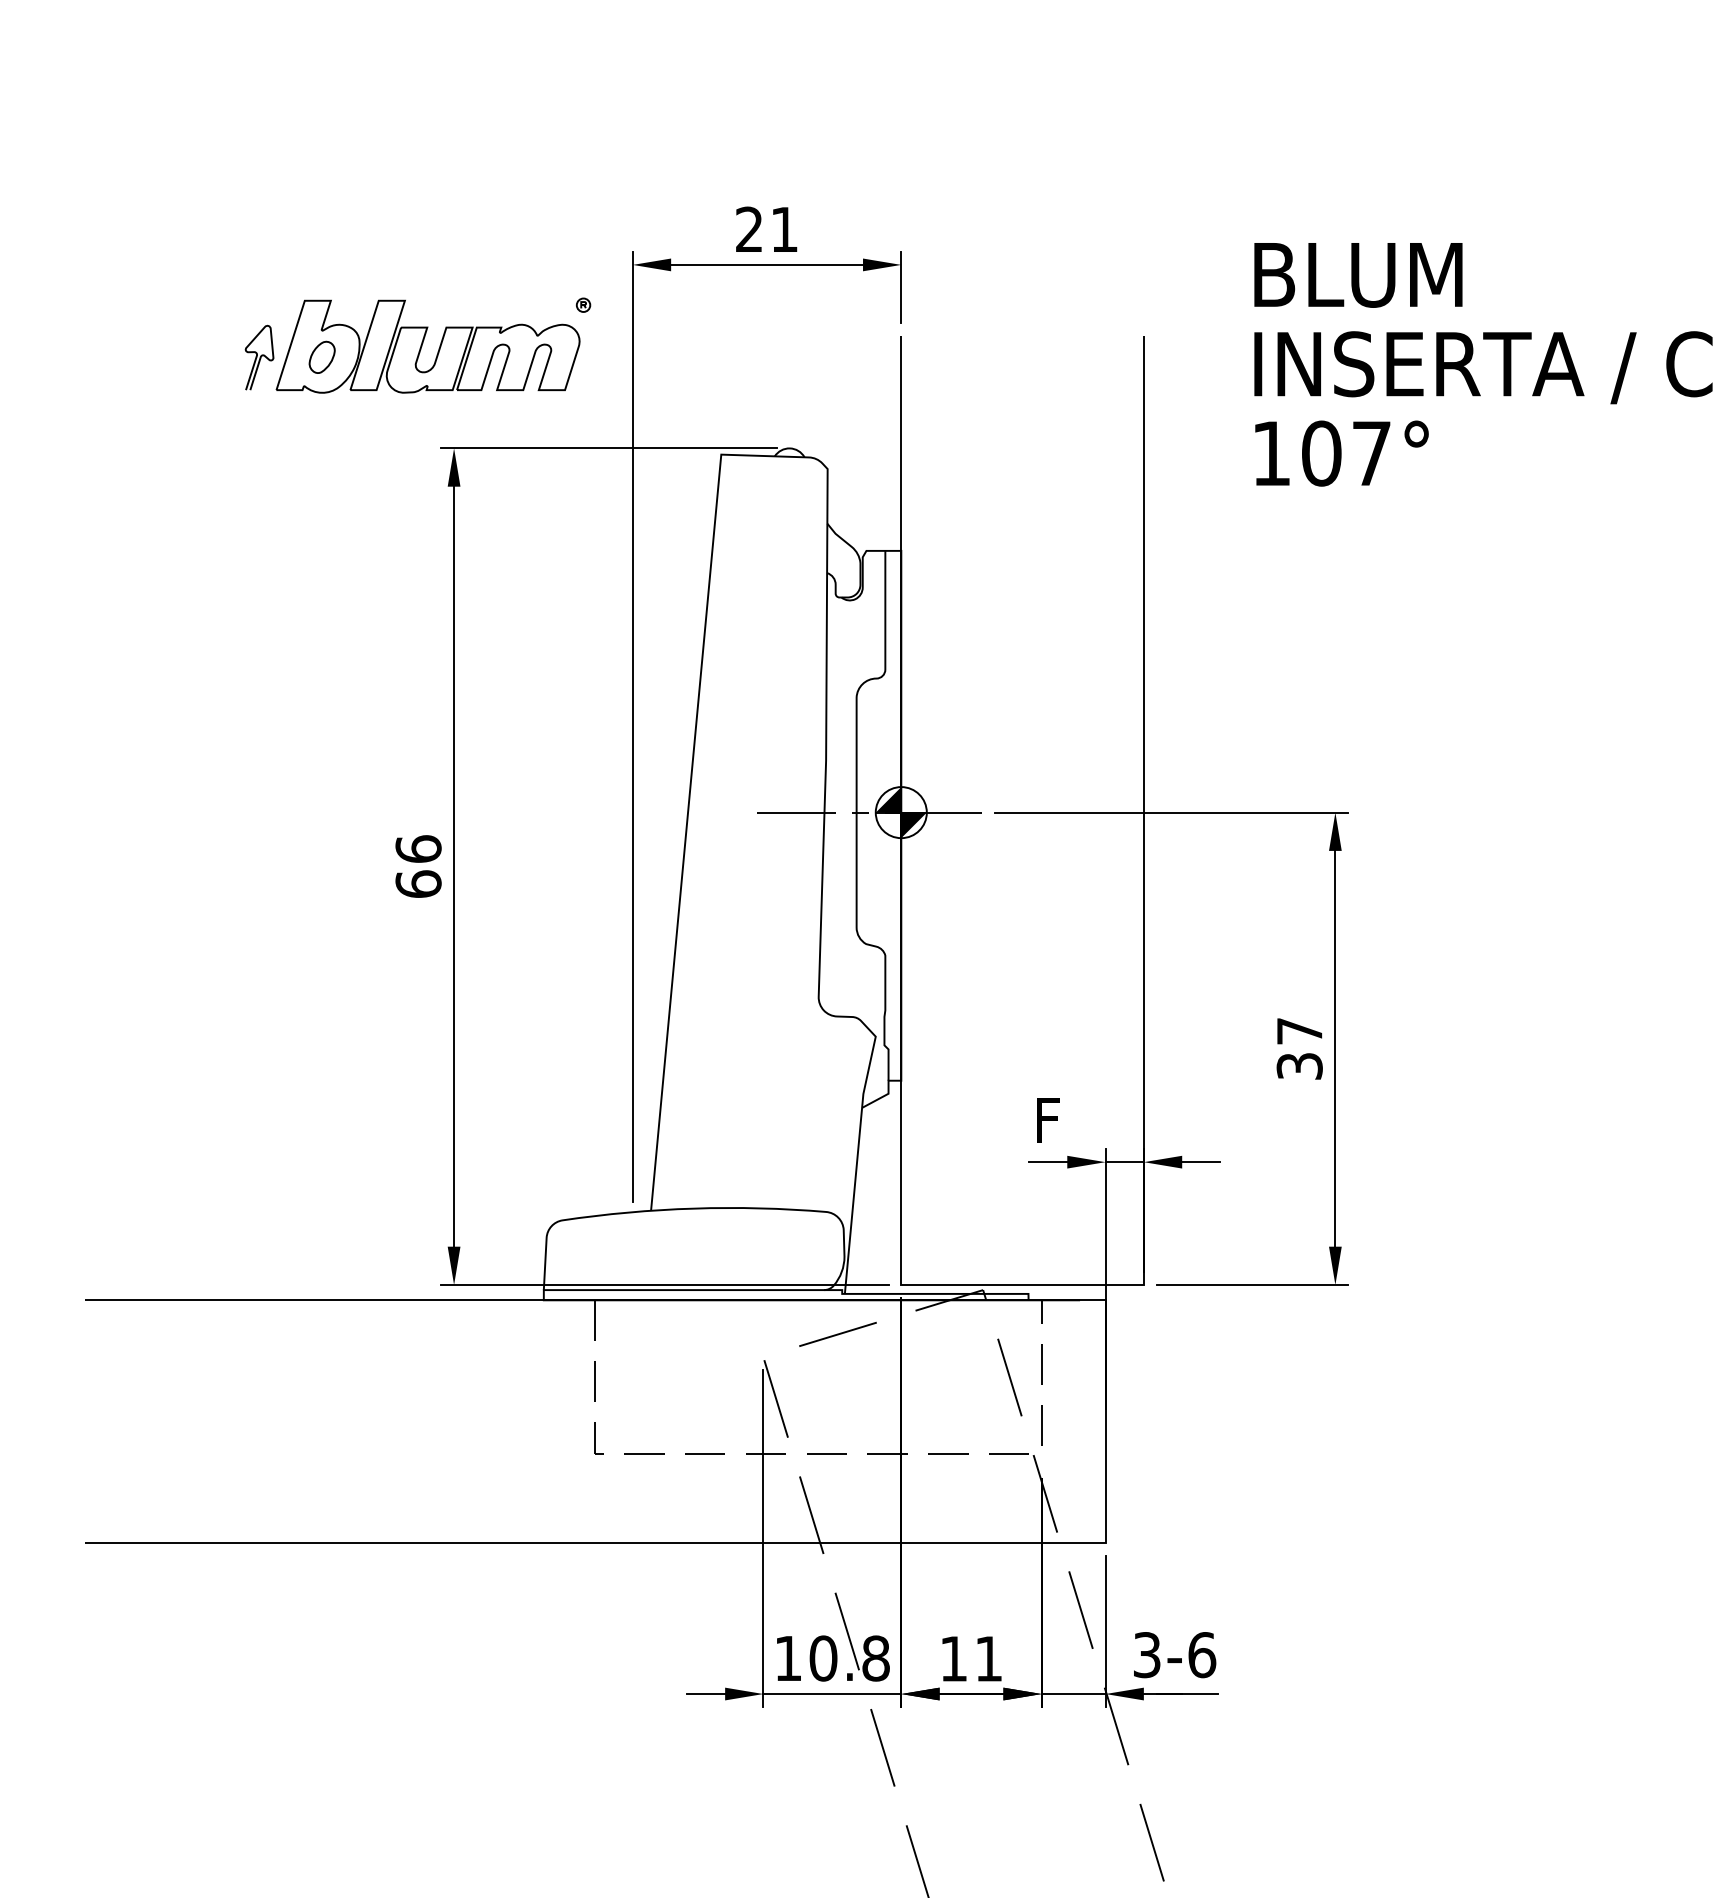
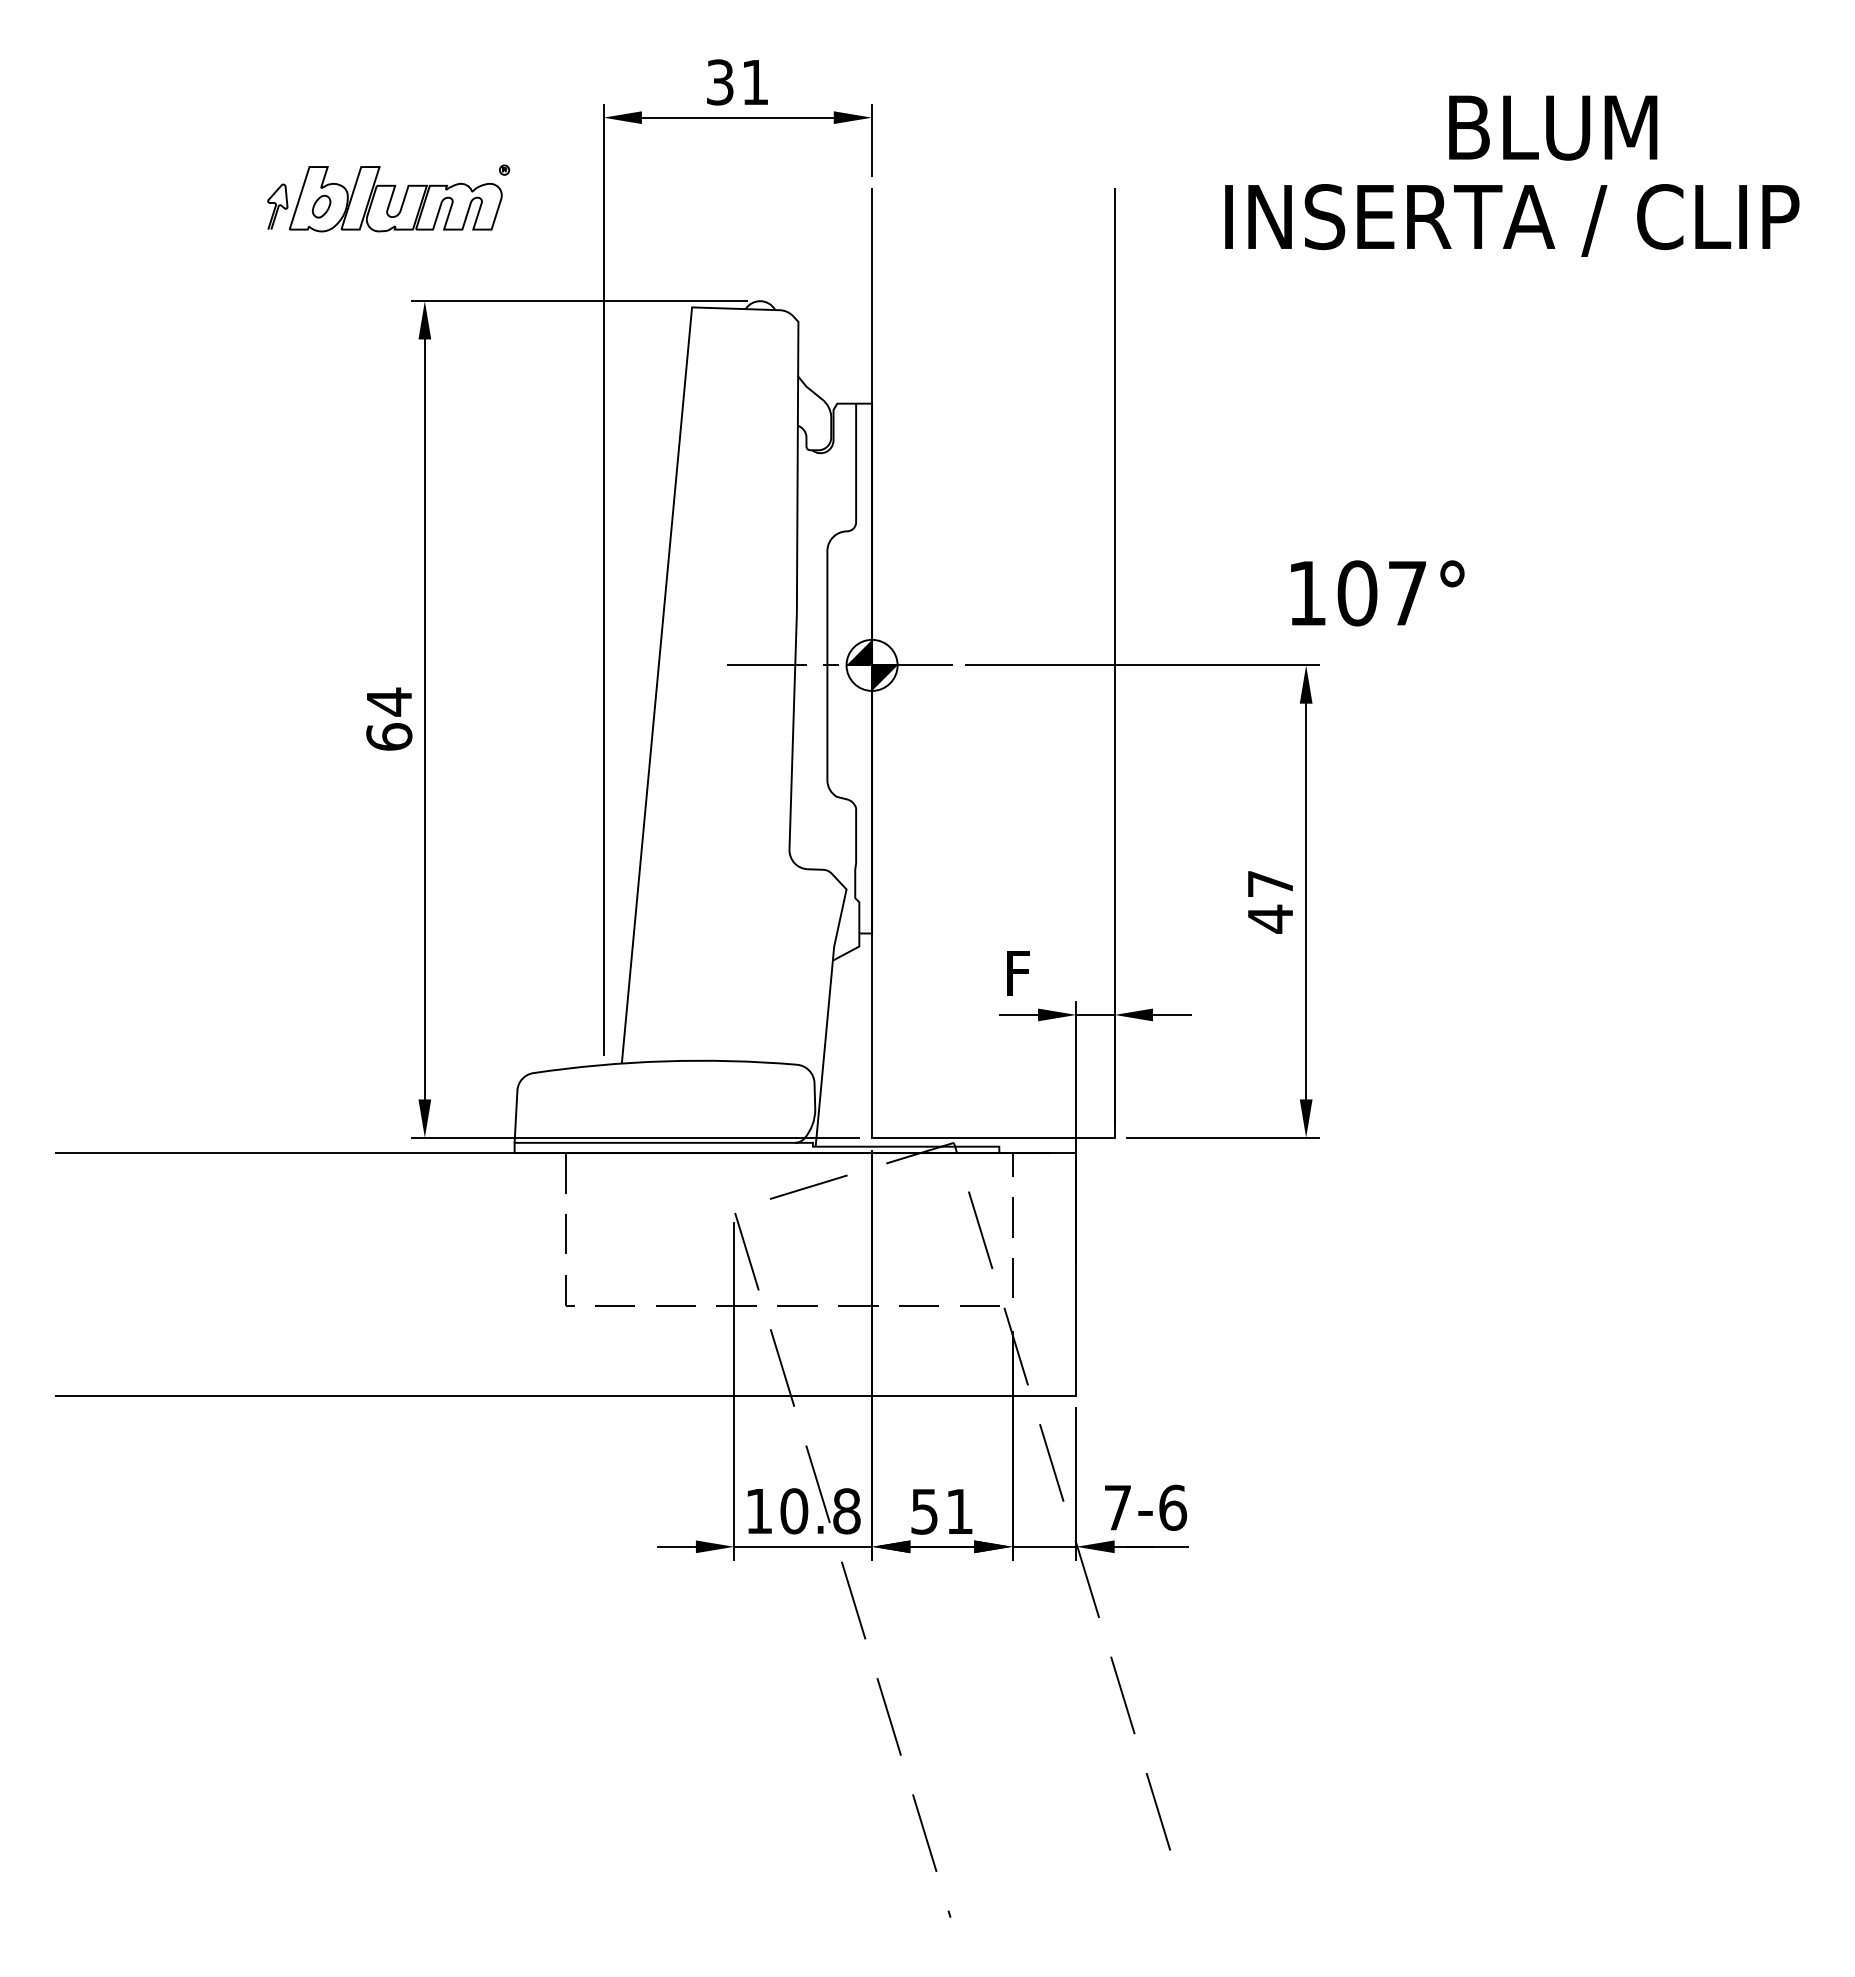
text: (748, 229) -> (719, 82), 21 -> 31
text: (1358, 274) -> (1553, 127), moved
part: (417, 345) -> (388, 198), size x0.7
text: (1341, 453) -> (1377, 593), moved
text: (418, 848) -> (389, 701), 66 -> 64
text: (1299, 1065) -> (1270, 918), 37 -> 47
text: (1146, 1654) -> (1117, 1507), 3-6 -> 7-6
text: (953, 1658) -> (924, 1511), 11 -> 51

